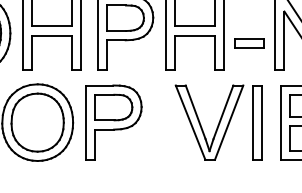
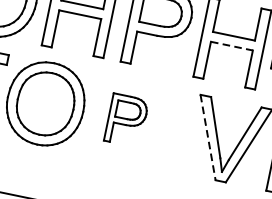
line: (195, 35) -> (232, 46), solid -> dashed
part: (113, 122) -> (126, 120), size x0.6
line: (190, 122) -> (207, 137), solid -> dashed

